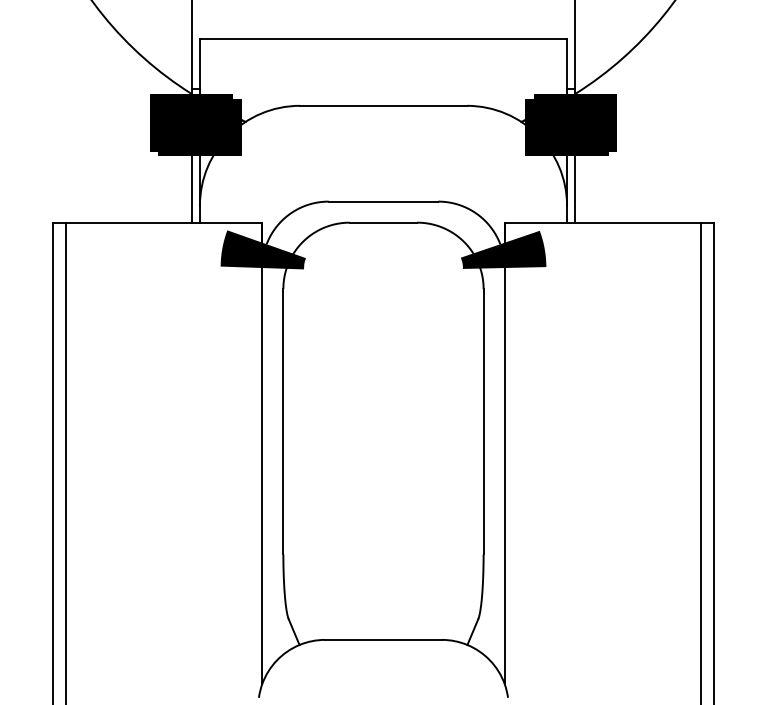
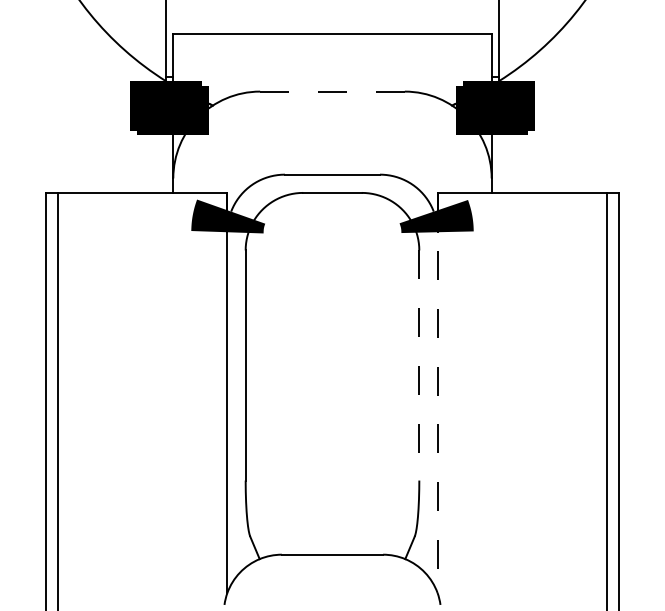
line: (383, 105) -> (332, 91), solid -> dashed
line: (191, 186) -> (166, 161), removed
line: (575, 186) -> (498, 161), removed
line: (483, 421) -> (419, 365), solid -> dashed
line: (504, 453) -> (437, 393), solid -> dashed

